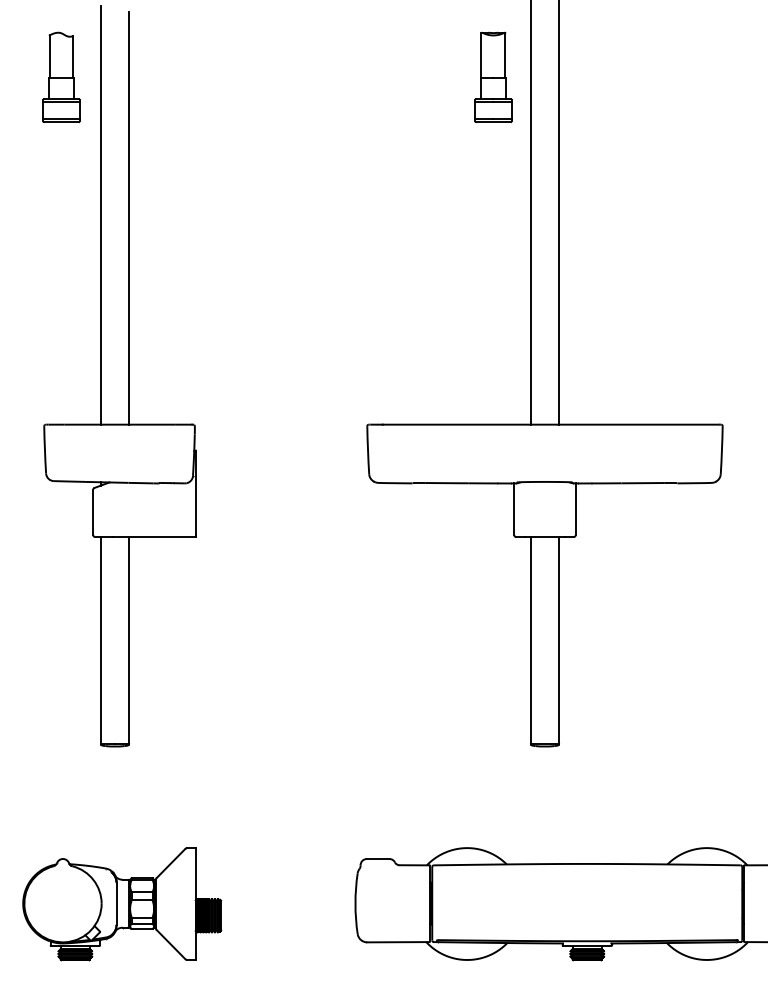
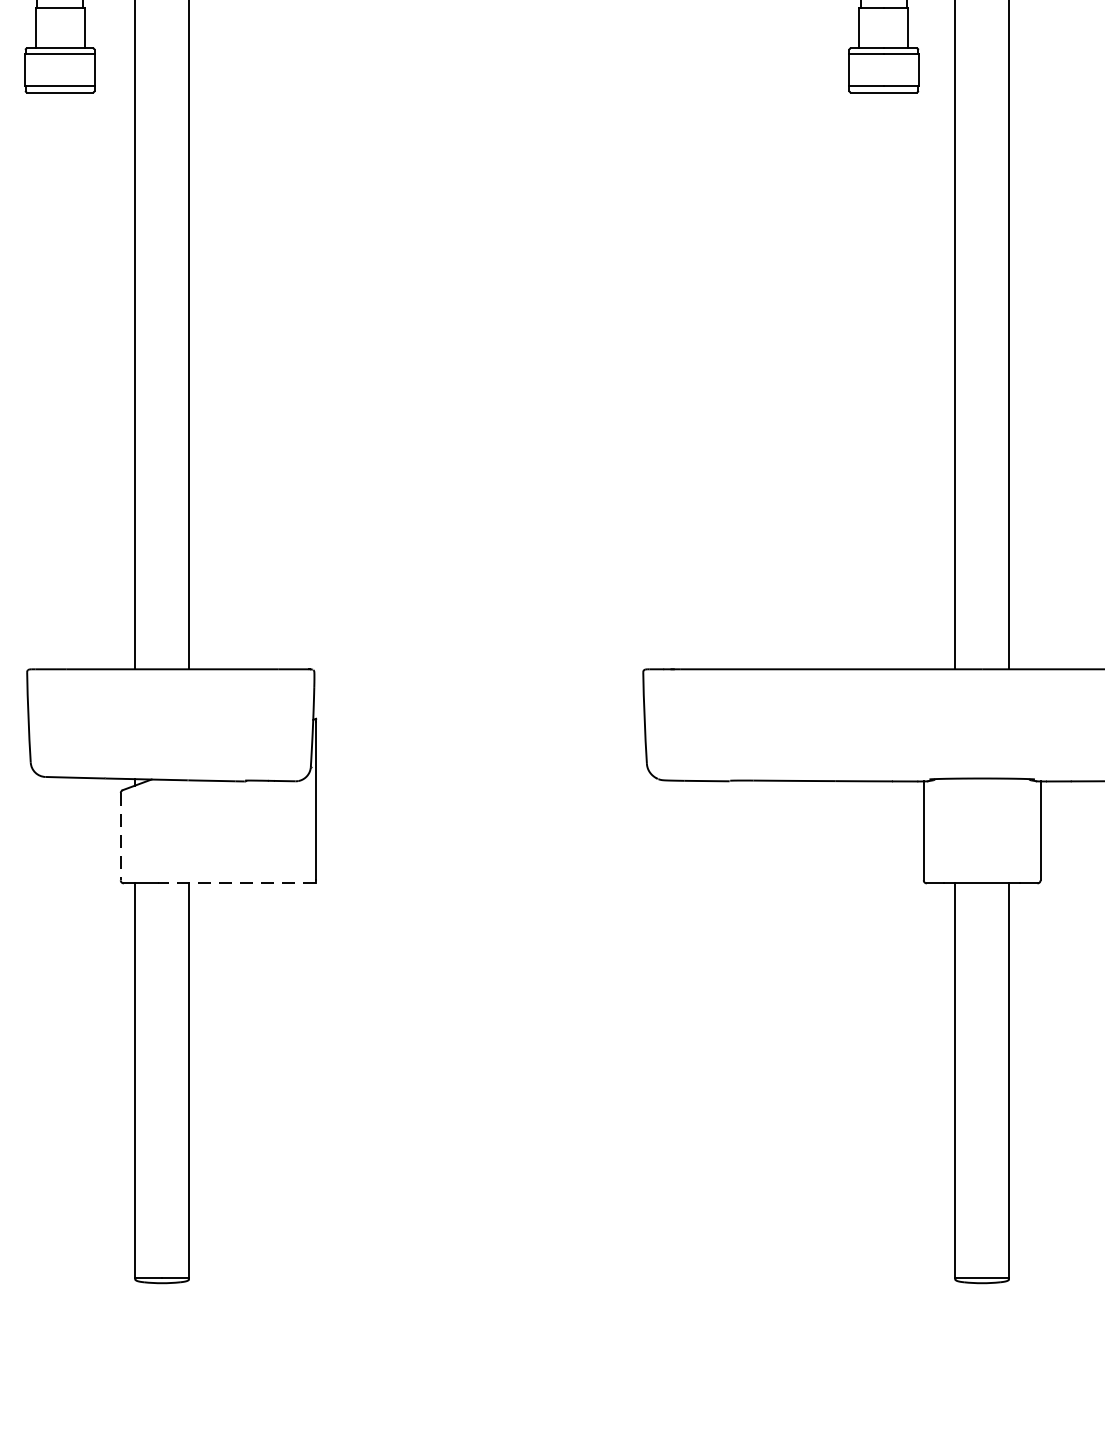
line: (93, 512) -> (121, 836), solid -> dashed
line: (153, 536) -> (235, 882), solid -> dashed

